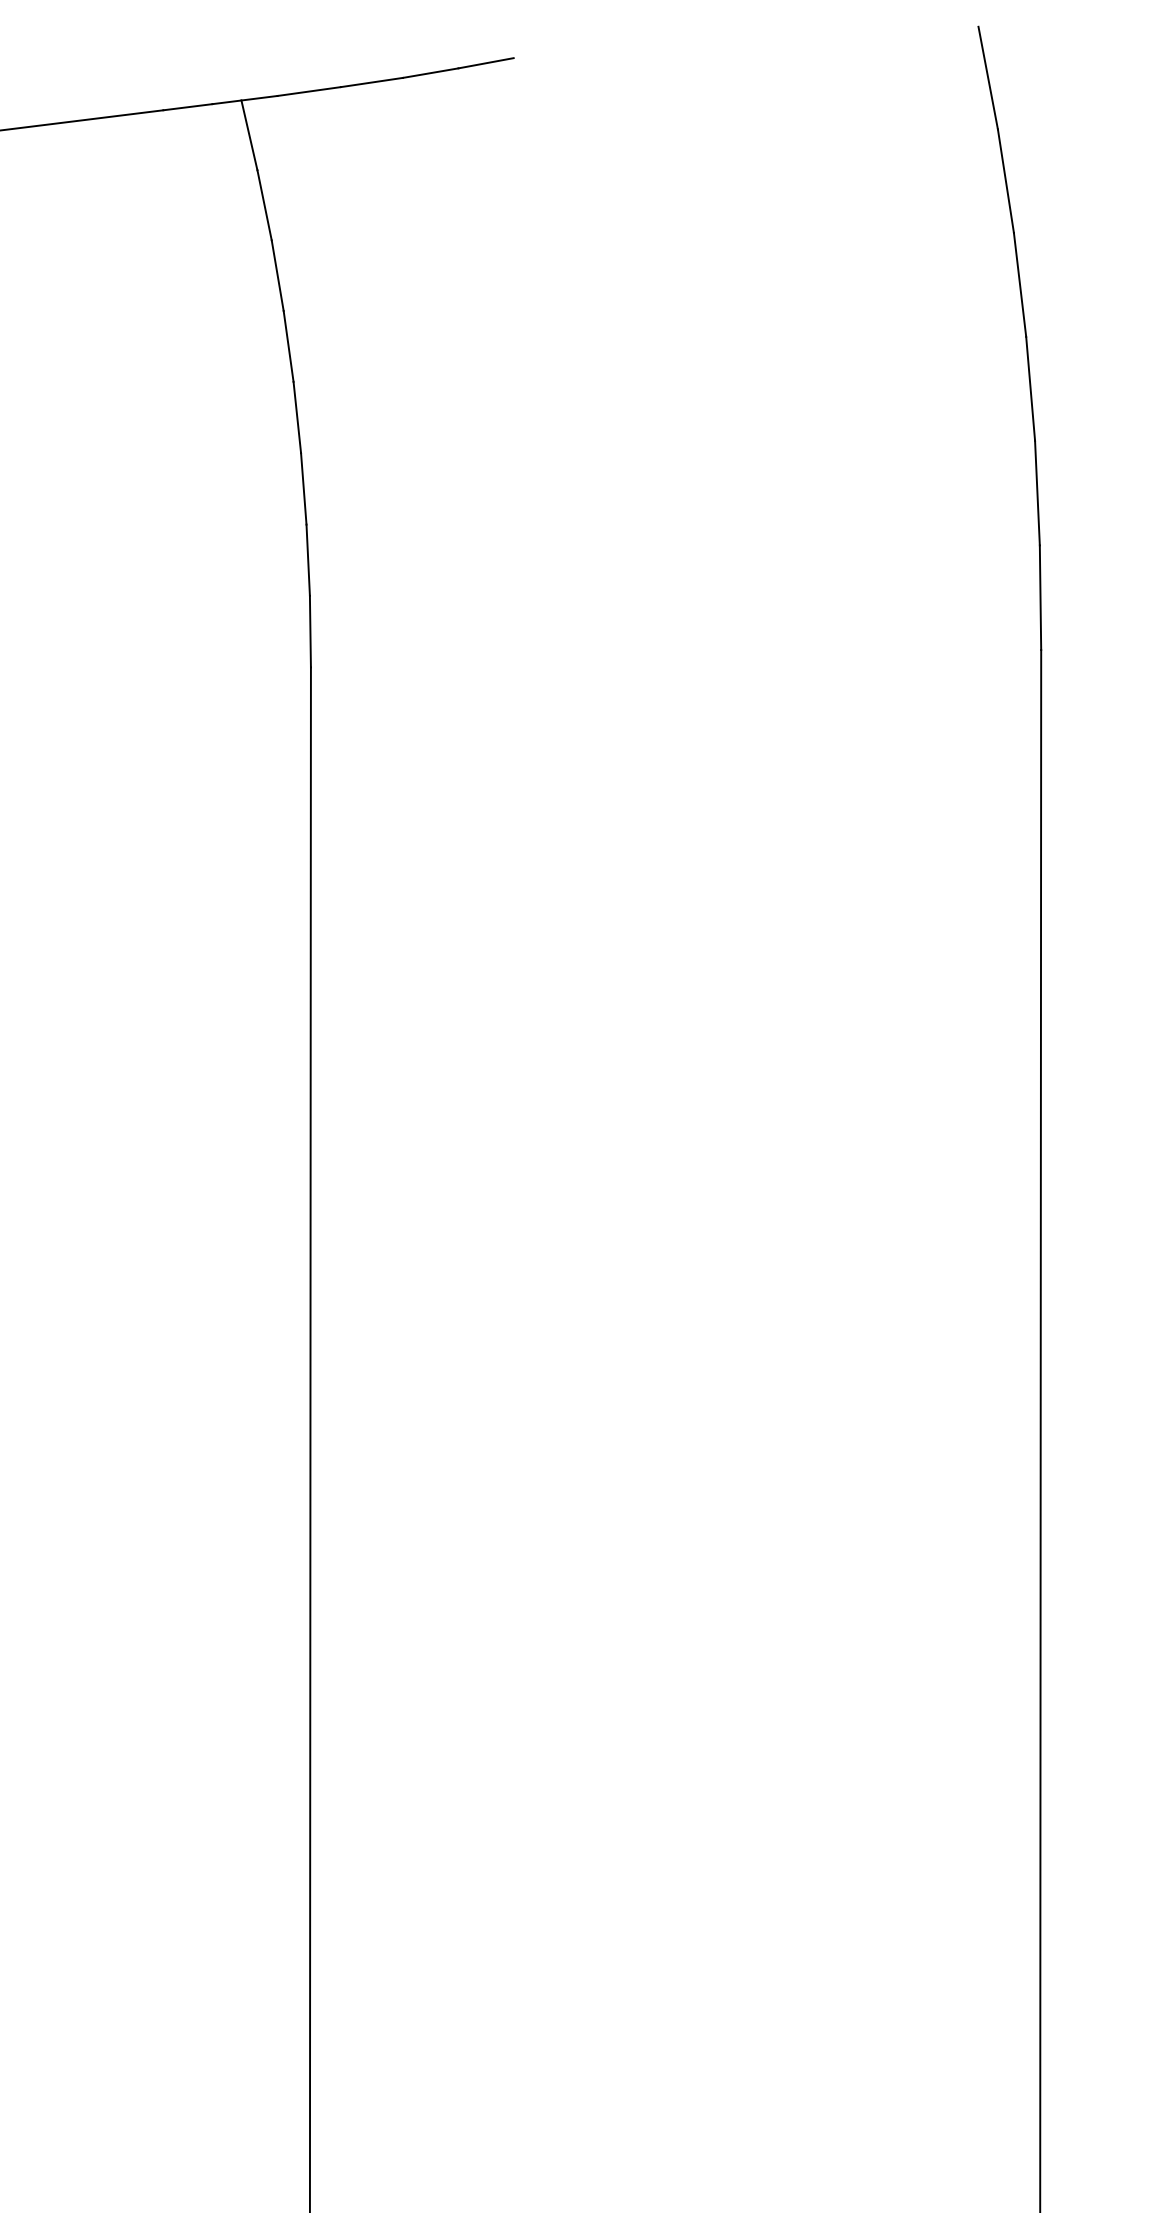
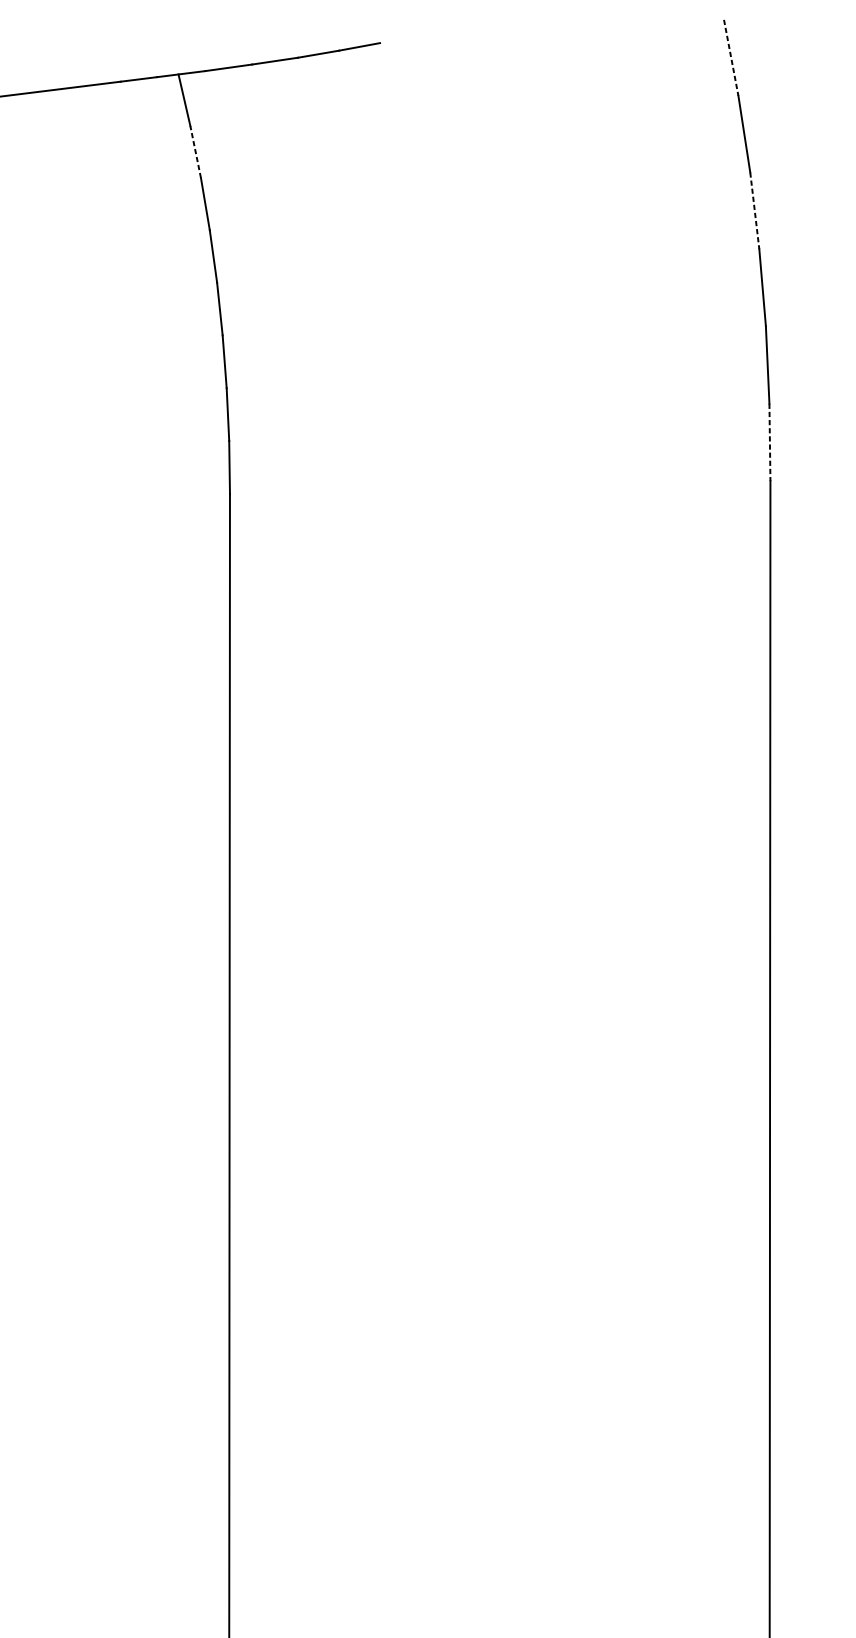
line: (988, 78) -> (731, 58), solid -> dashed
line: (264, 205) -> (195, 152), solid -> dashed
line: (1020, 285) -> (755, 211), solid -> dashed
line: (1040, 598) -> (769, 443), solid -> dashed

